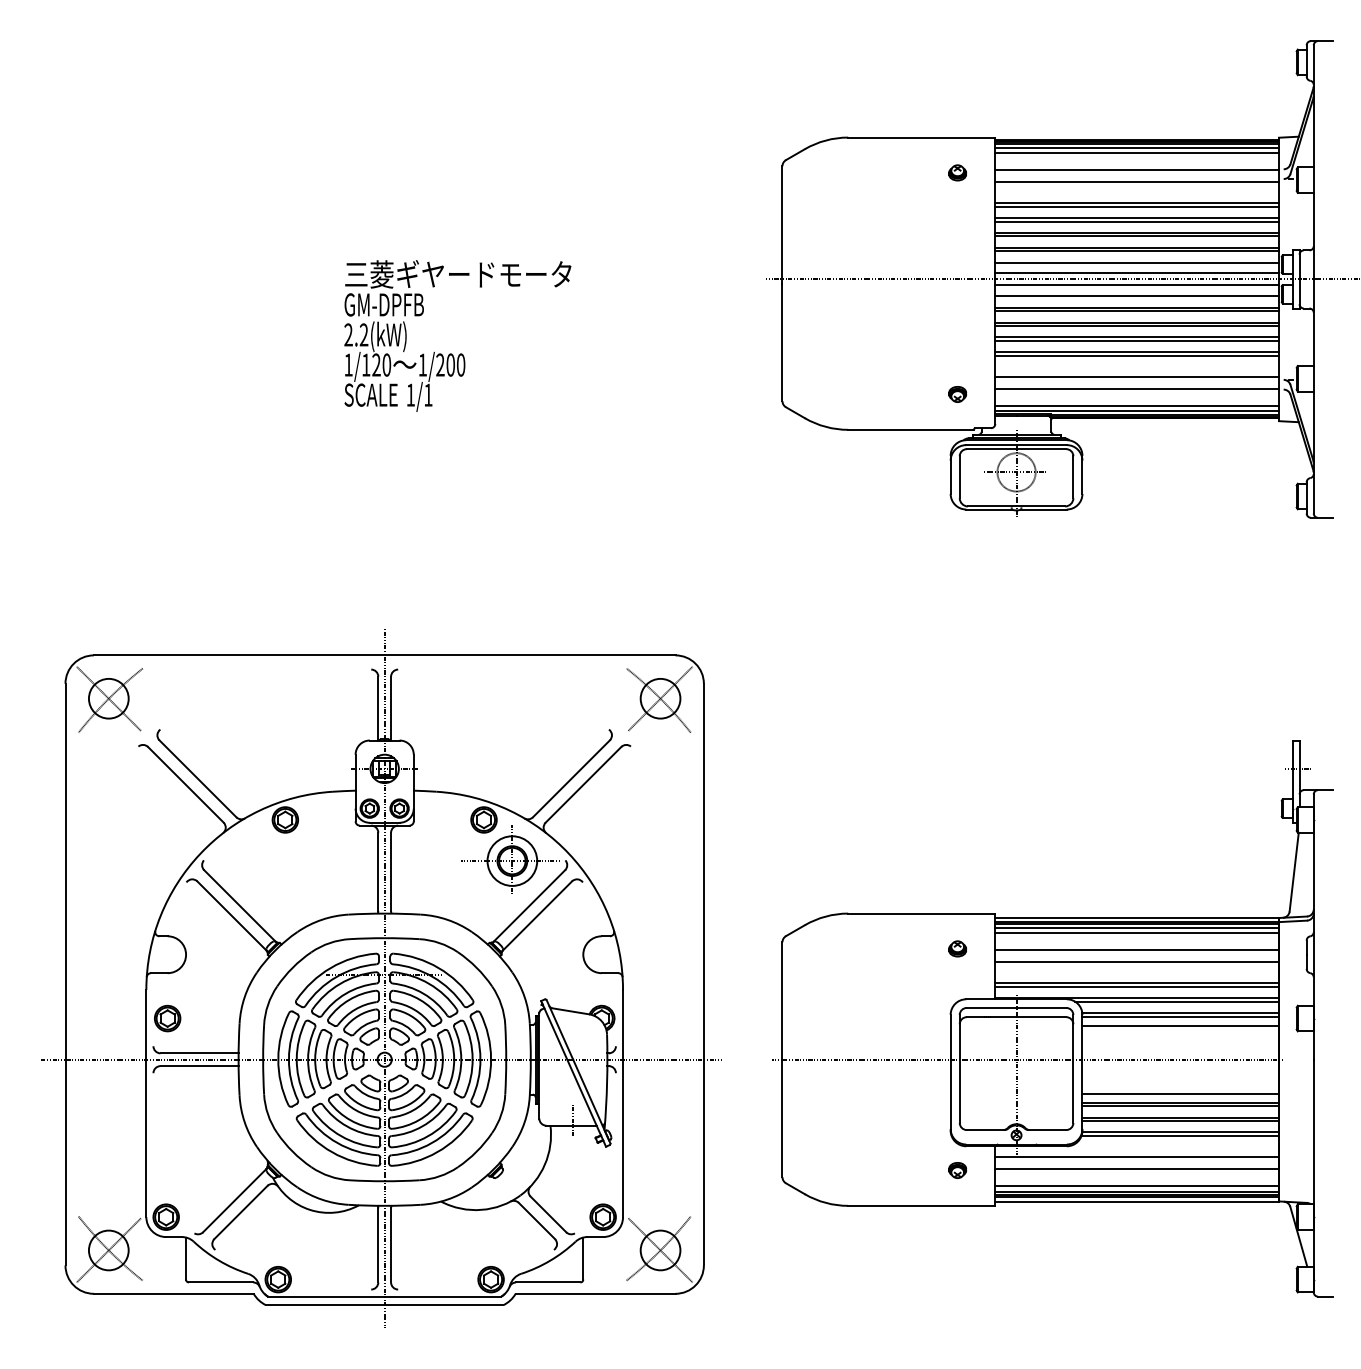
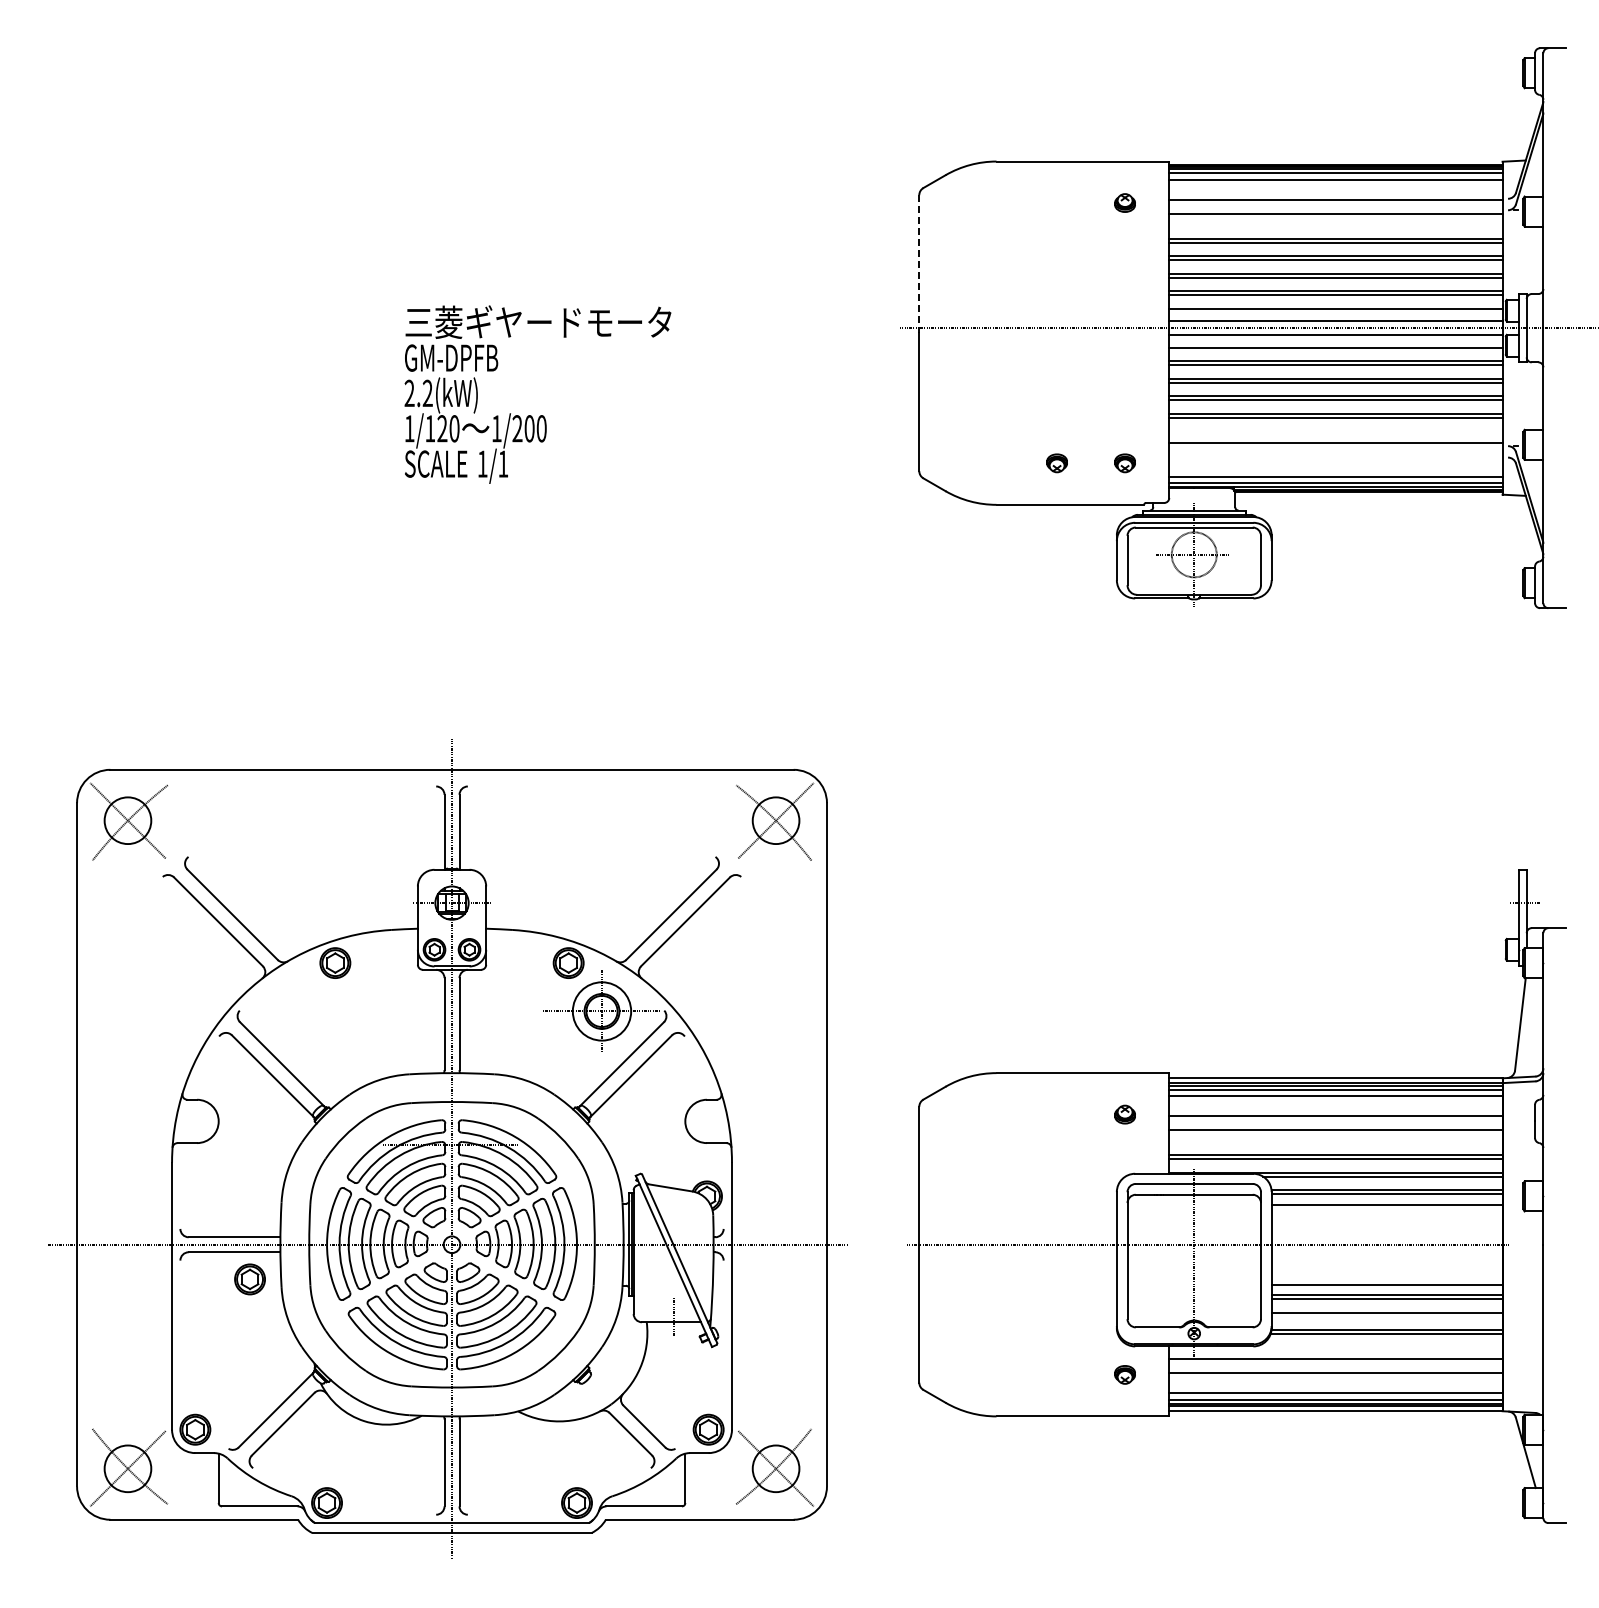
line: (782, 225) -> (919, 264), solid -> dashed
line: (1136, 388) -> (1335, 456), removed
part: (899, 394) -> (1056, 463), added
part: (167, 1018) -> (249, 1279), moved
line: (1180, 1120) -> (1386, 1316), removed

